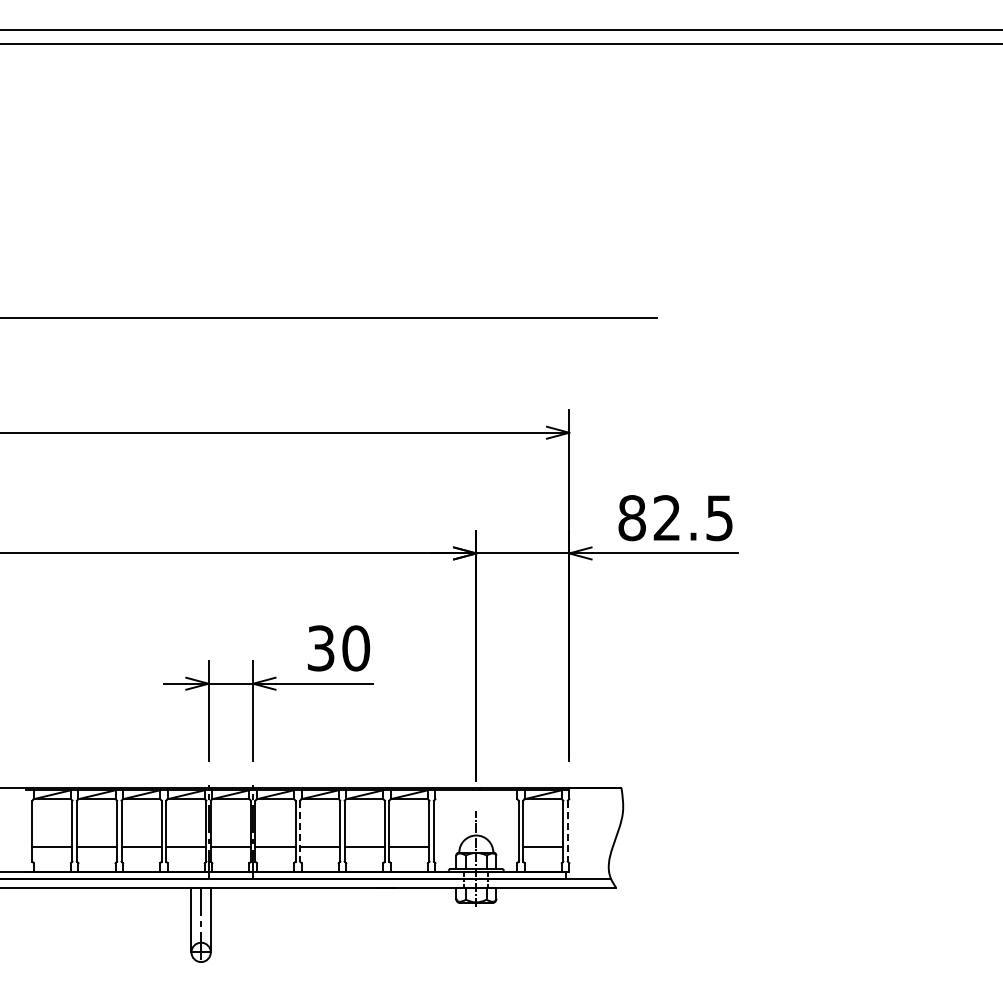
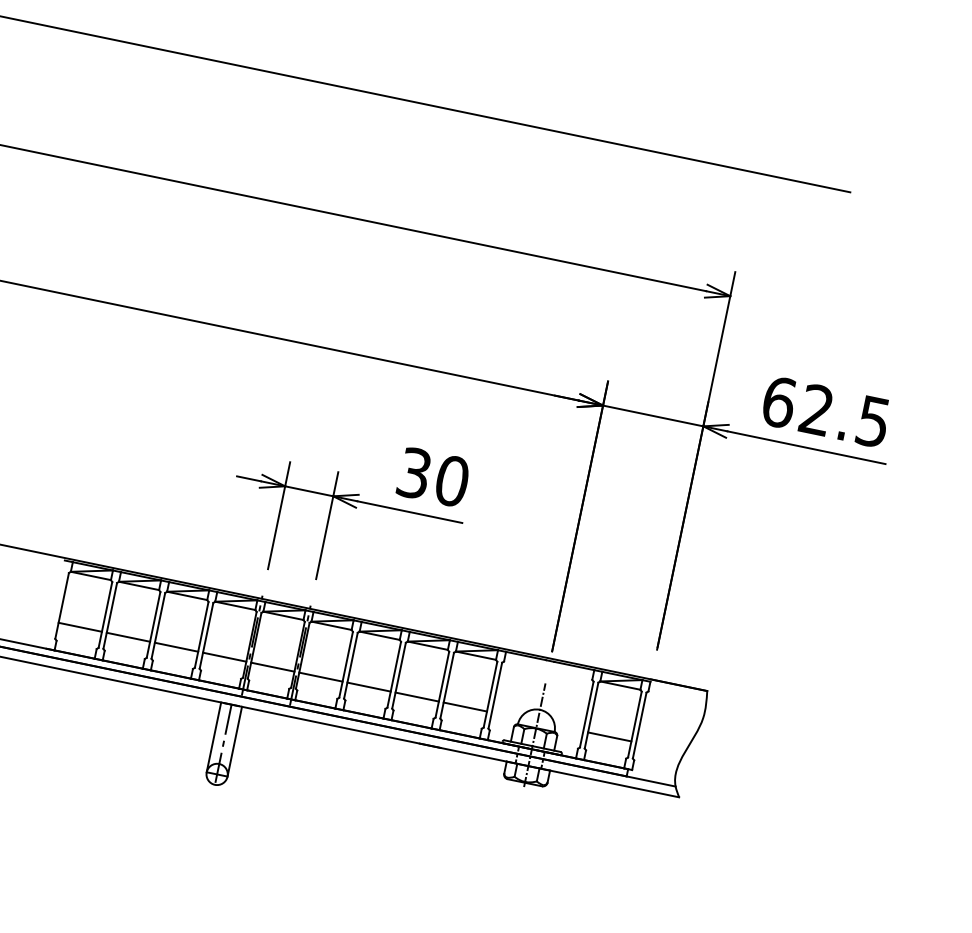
text: (632, 518) -> (779, 402), 82.5 -> 62.5
line: (300, 831) -> (351, 666), dashed -> solid
line: (567, 831) -> (639, 725), dashed -> solid

